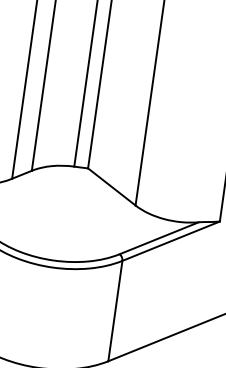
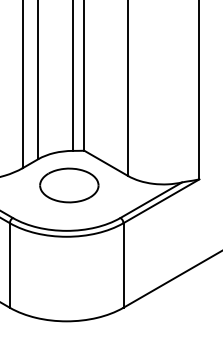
part: (64, 207) -> (69, 185), added

